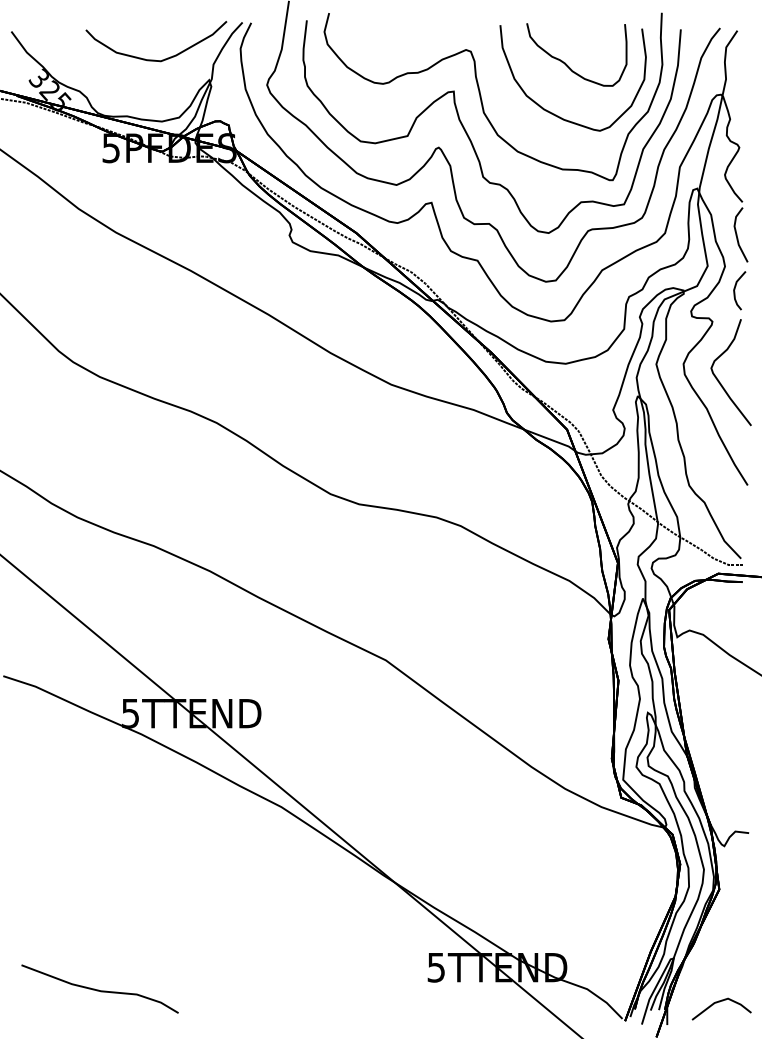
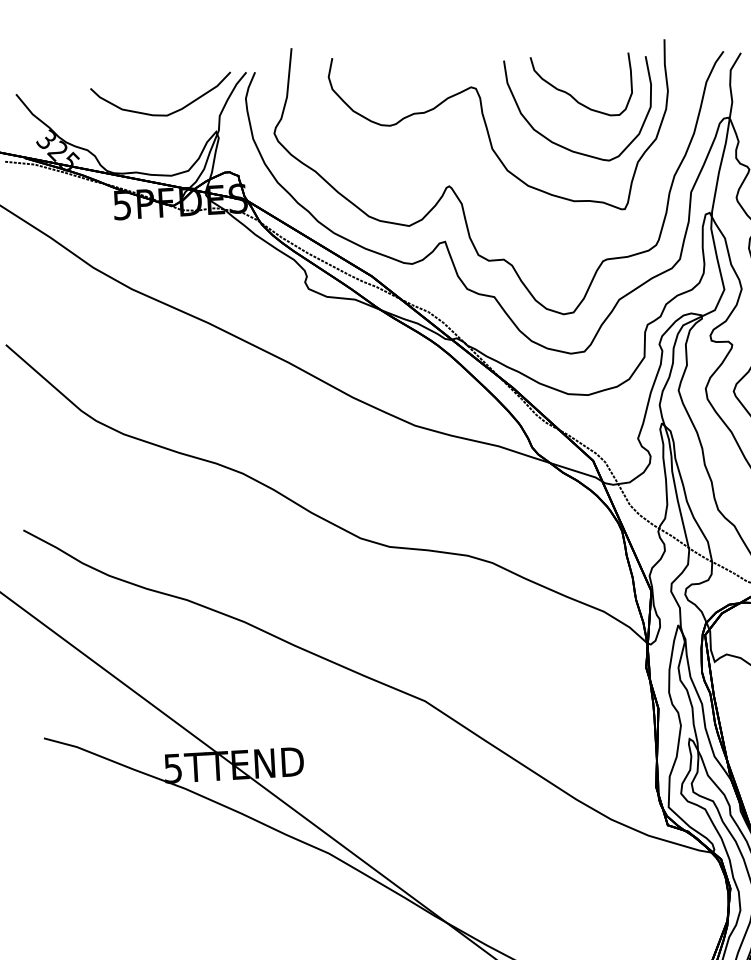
part: (469, 136) -> (479, 173), removed

